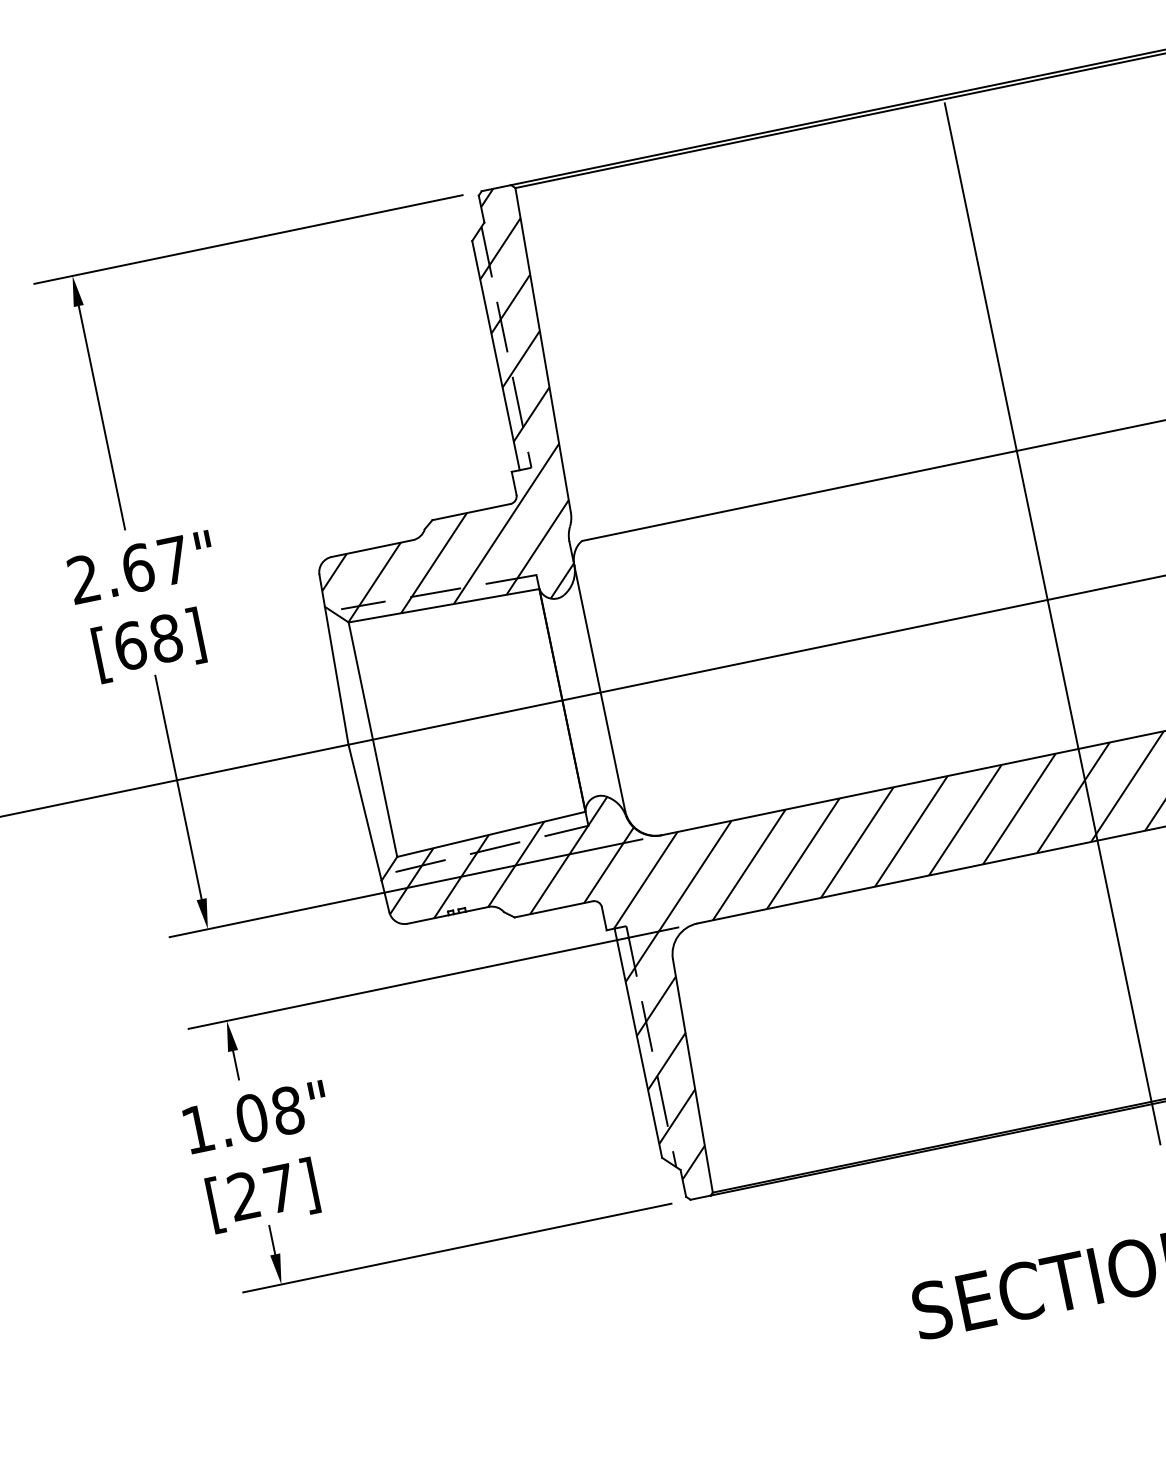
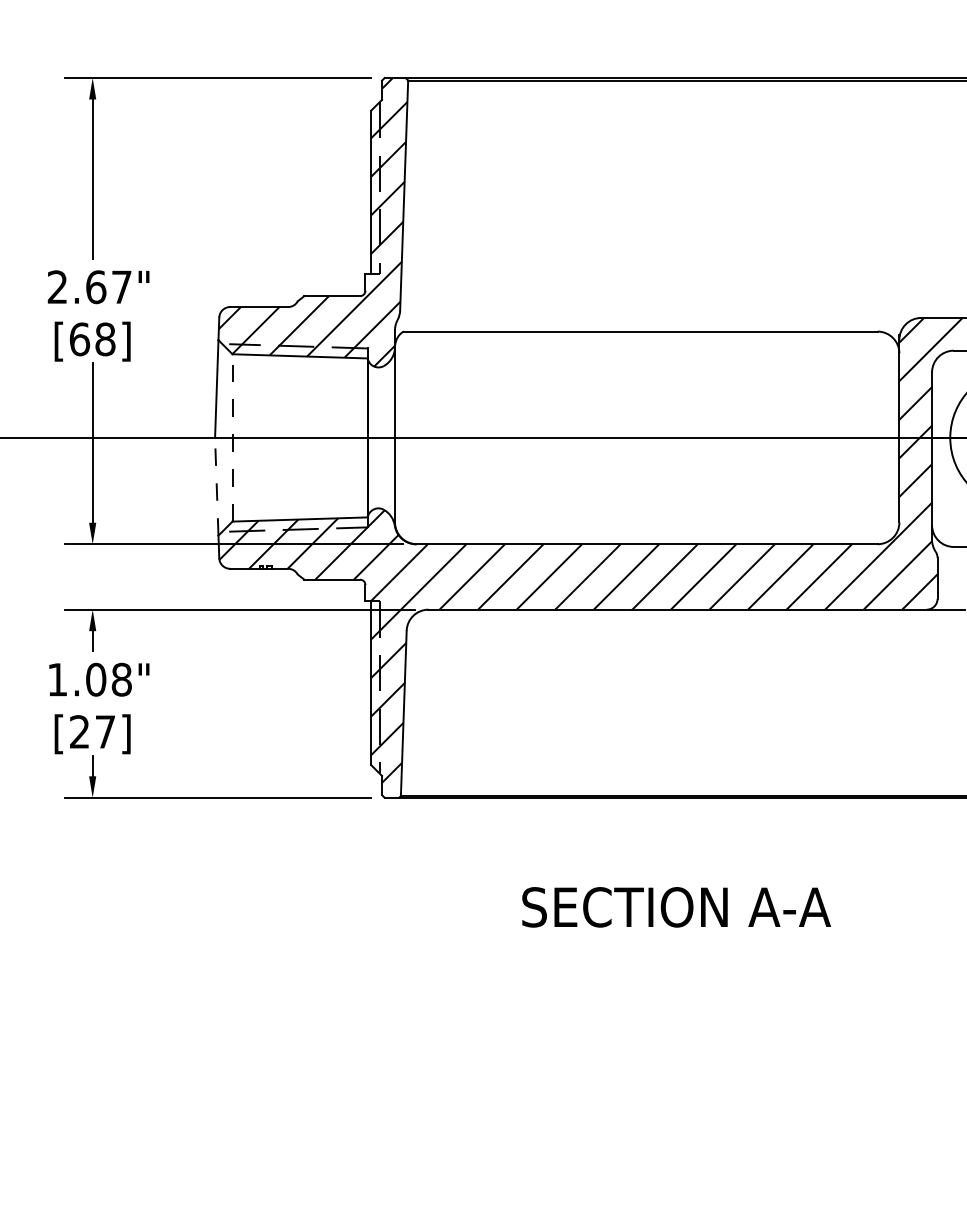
line: (1053, 623) -> (714, 454), removed
line: (372, 739) -> (232, 437), solid -> dashed
line: (364, 812) -> (216, 486), solid -> dashed

